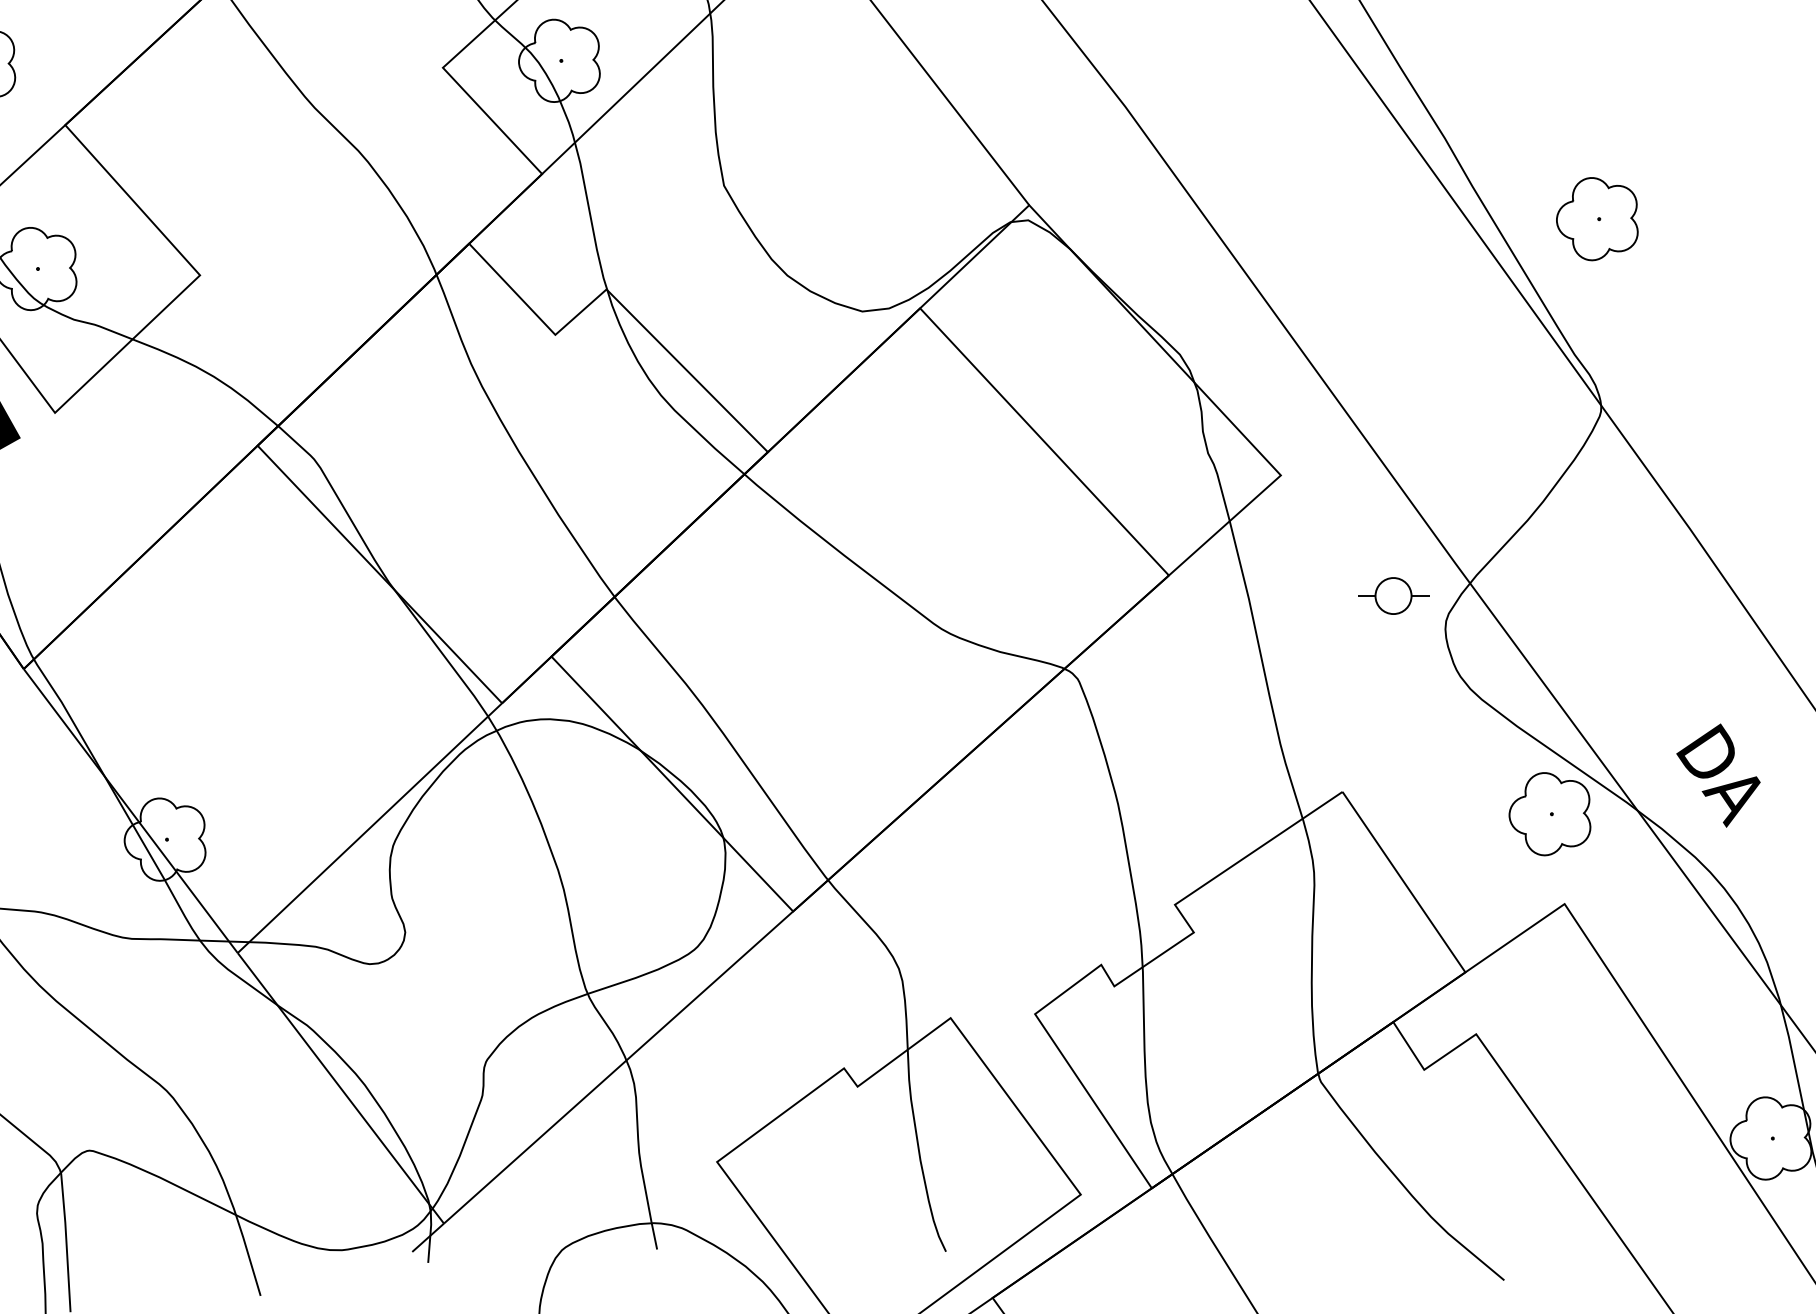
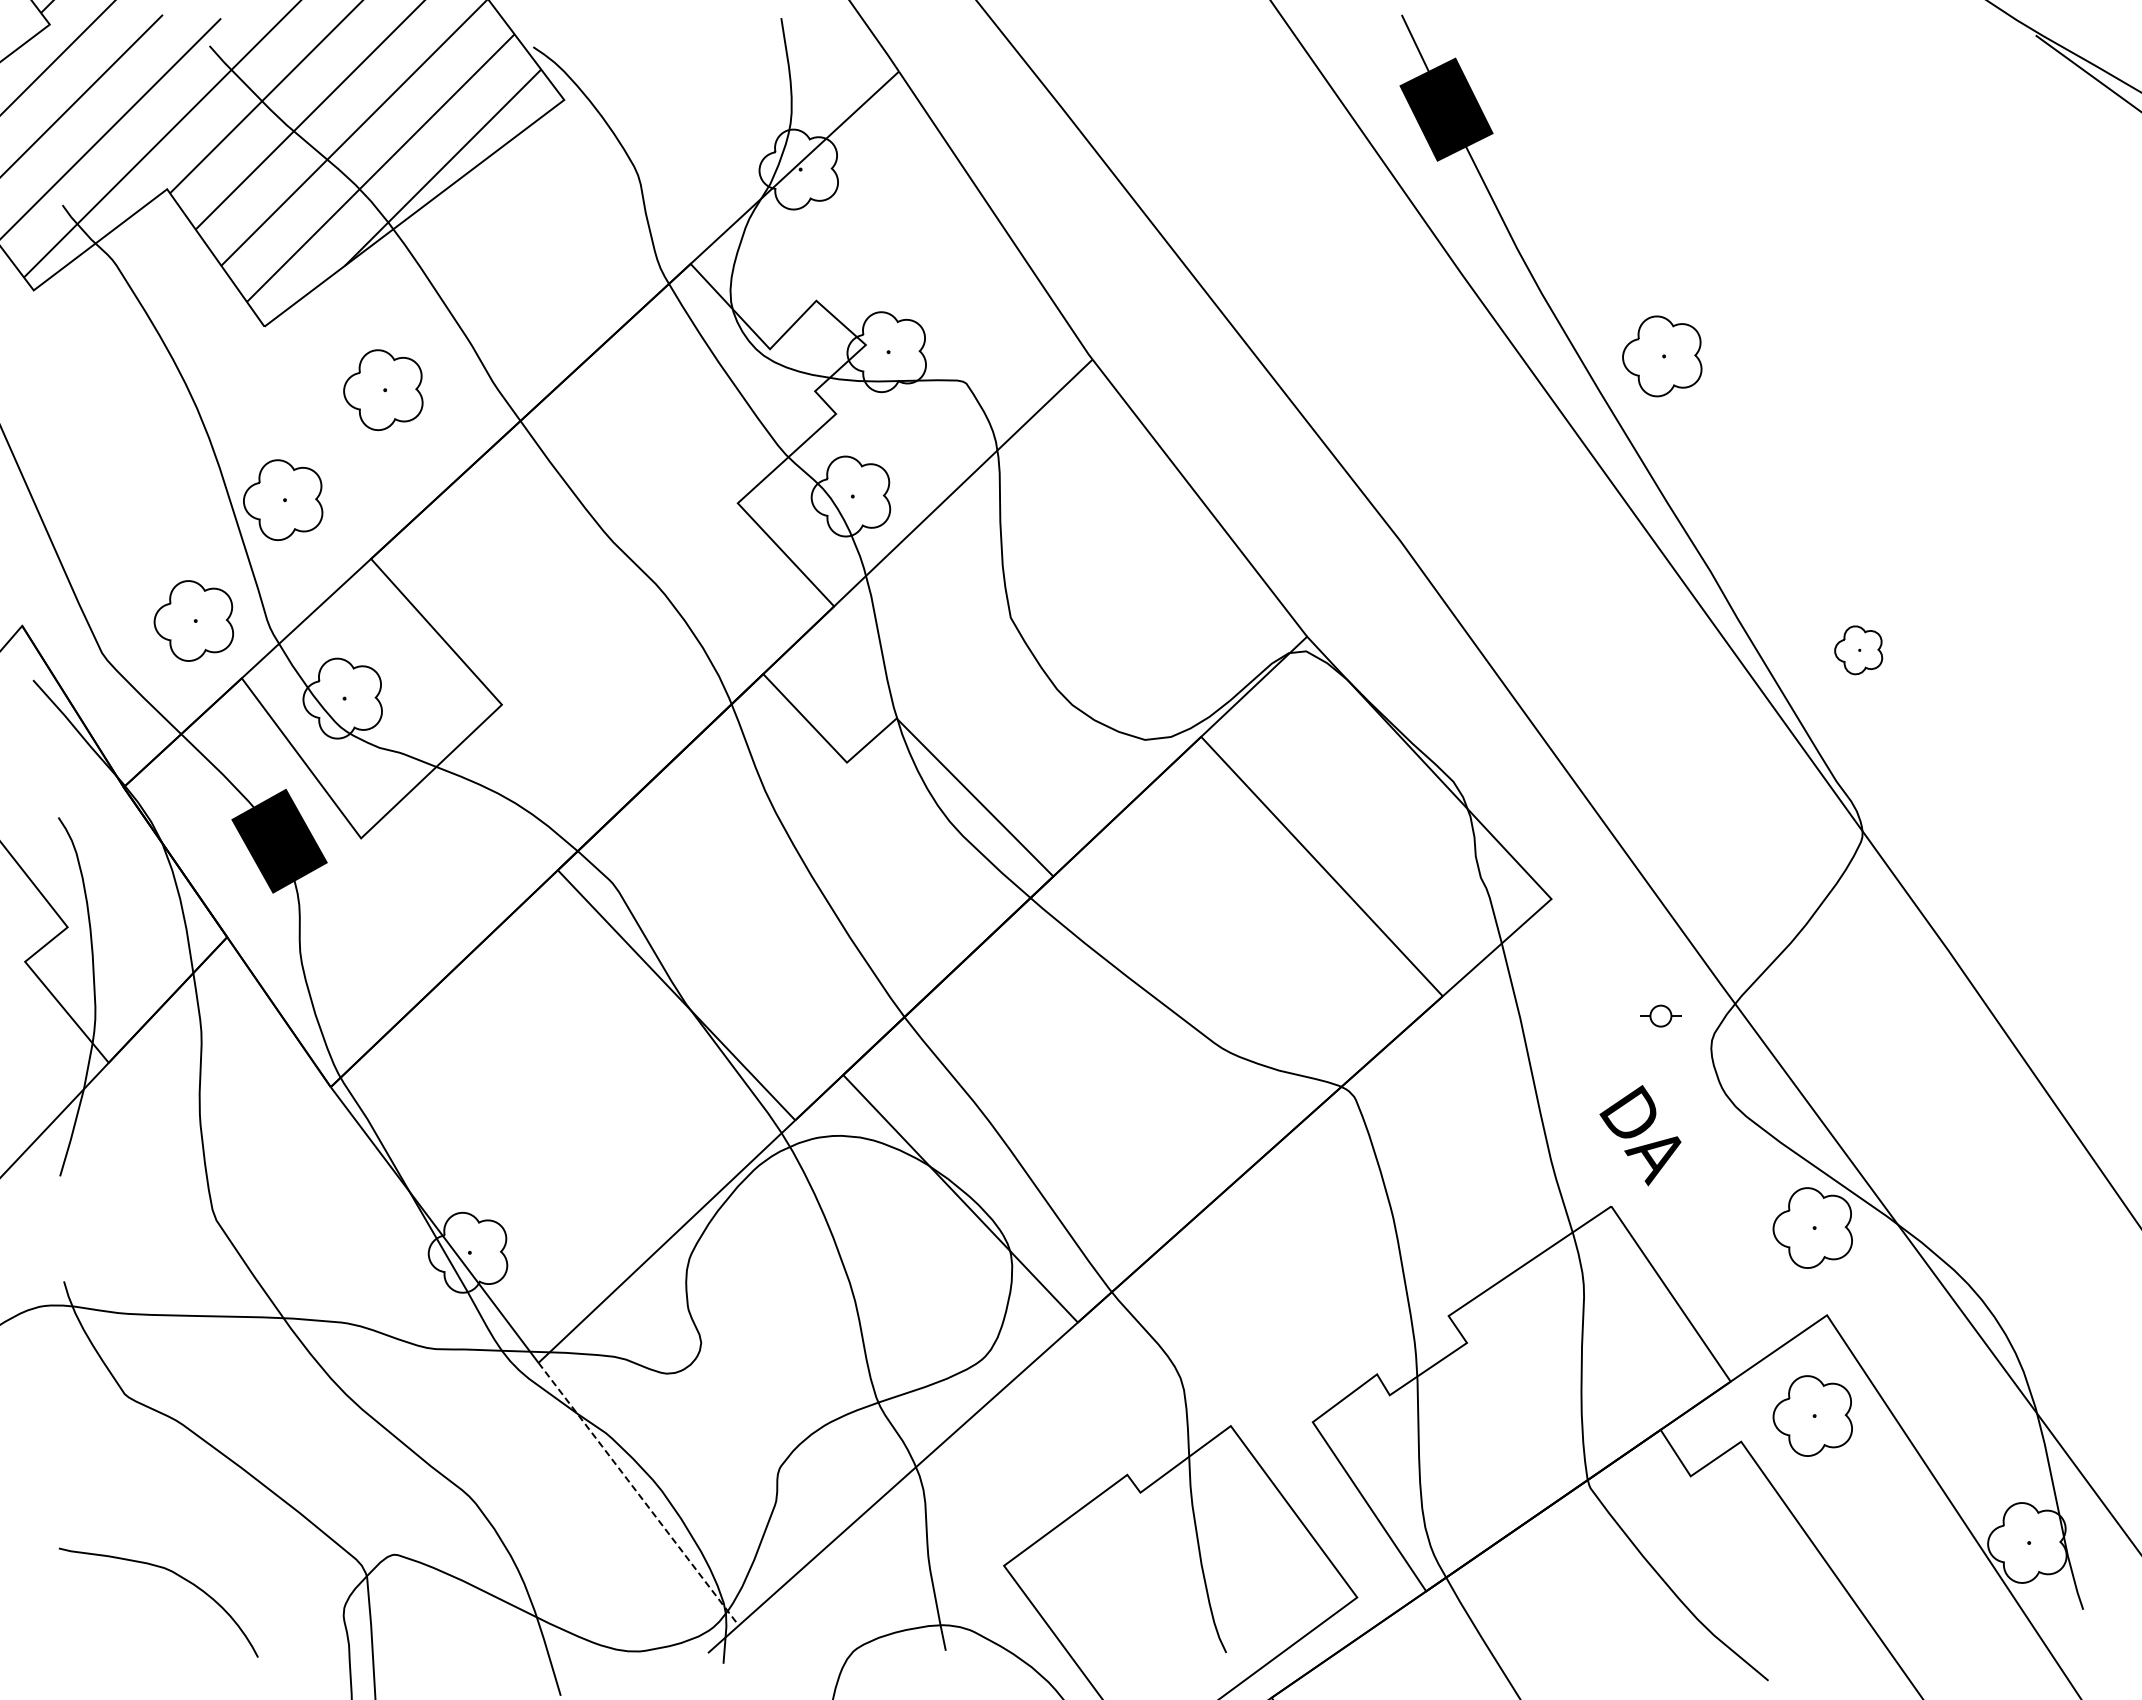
part: (1597, 219) -> (1858, 650), size x0.6
part: (1393, 595) -> (1660, 1015), size x0.6
text: (1718, 775) -> (1640, 1135), moved
part: (1549, 1007) -> (1812, 1415), added
line: (340, 1088) -> (638, 1494), solid -> dashed

